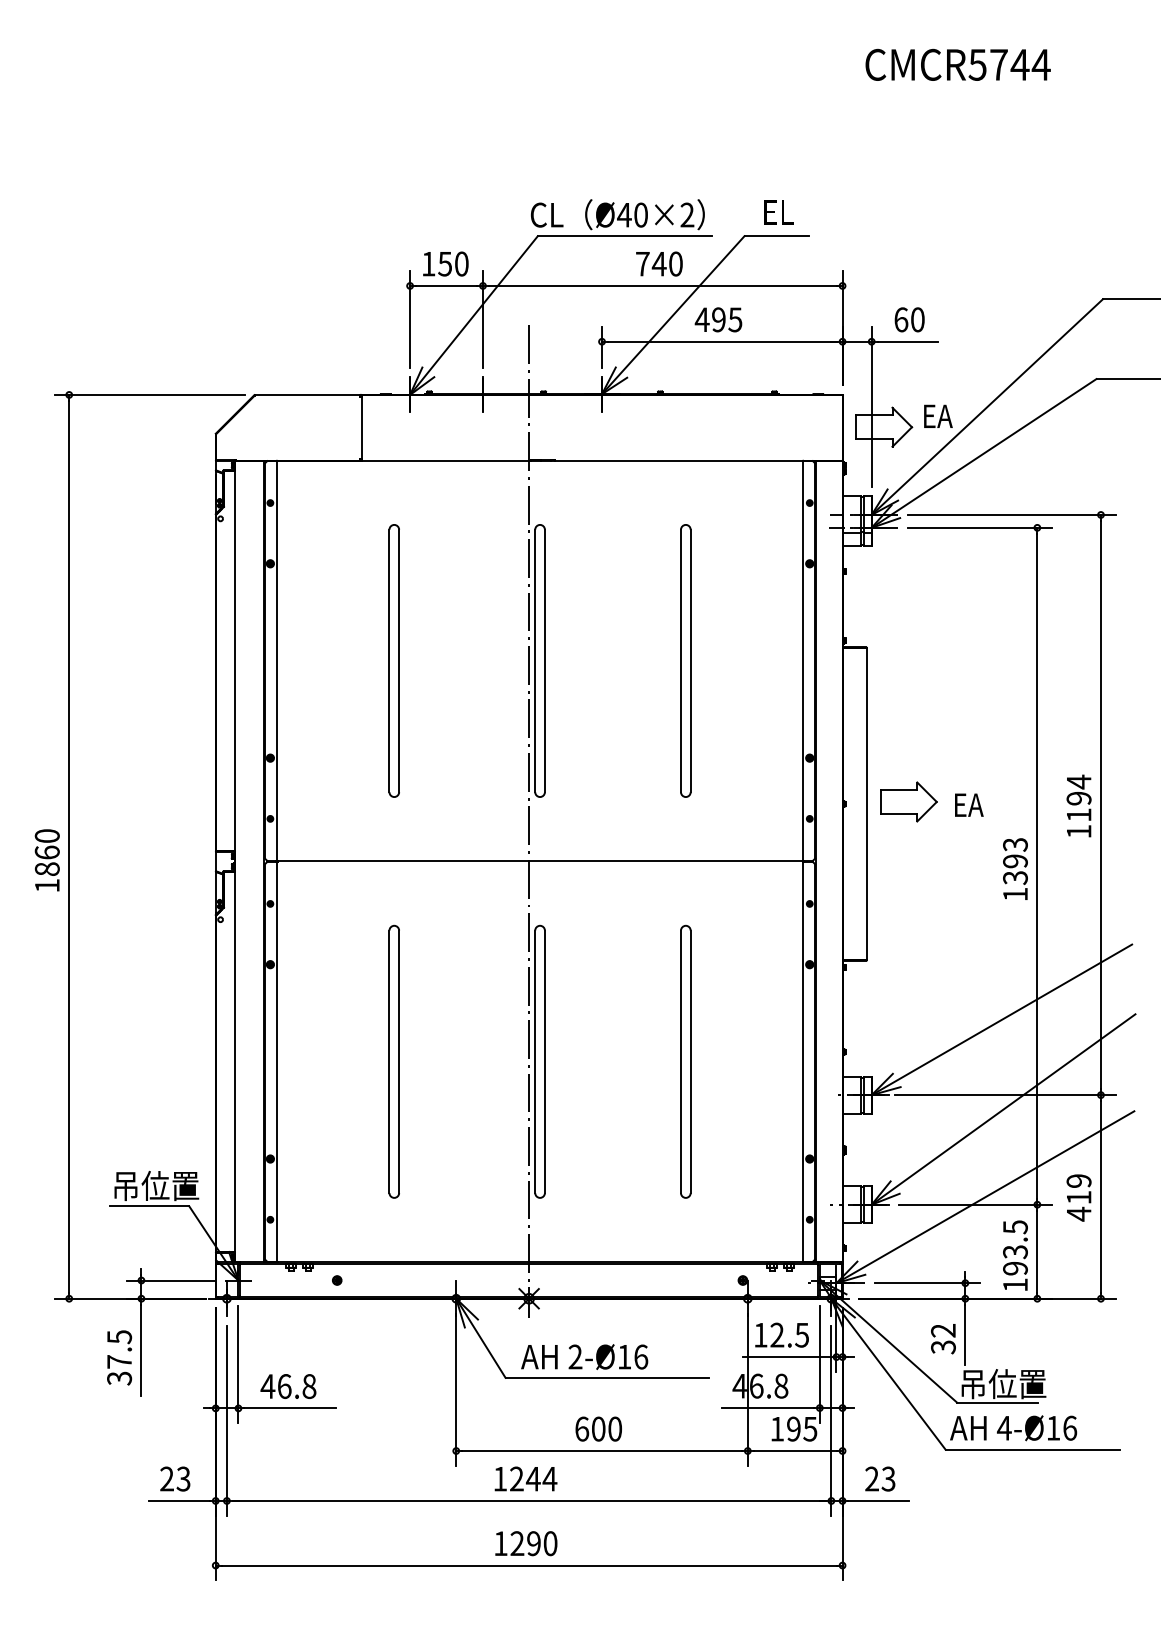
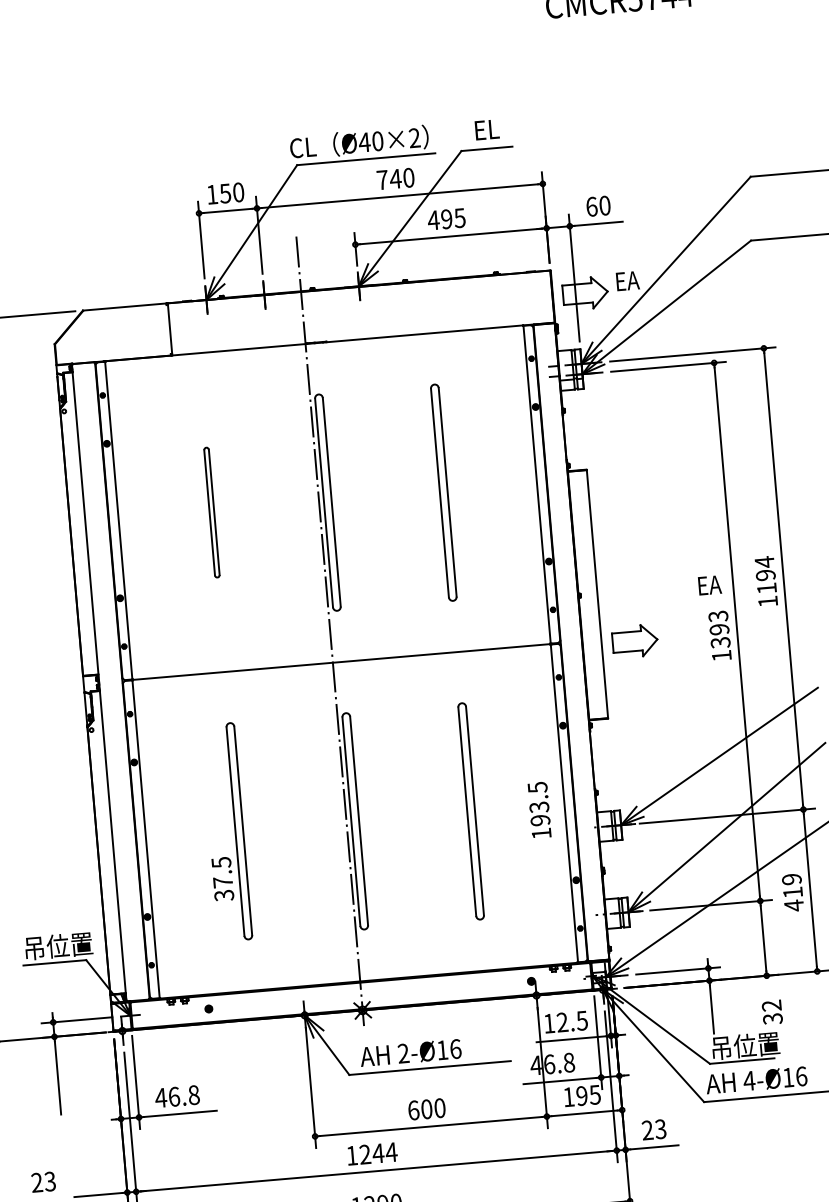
part: (393, 660) -> (211, 512), size x0.6
part: (908, 801) -> (634, 640), moved
text: (969, 804) -> (710, 584), moved
text: (1015, 1255) -> (539, 810), moved
text: (943, 1339) -> (772, 1012), moved
text: (119, 1357) -> (222, 878), moved
text: (175, 1478) -> (43, 1181), moved

